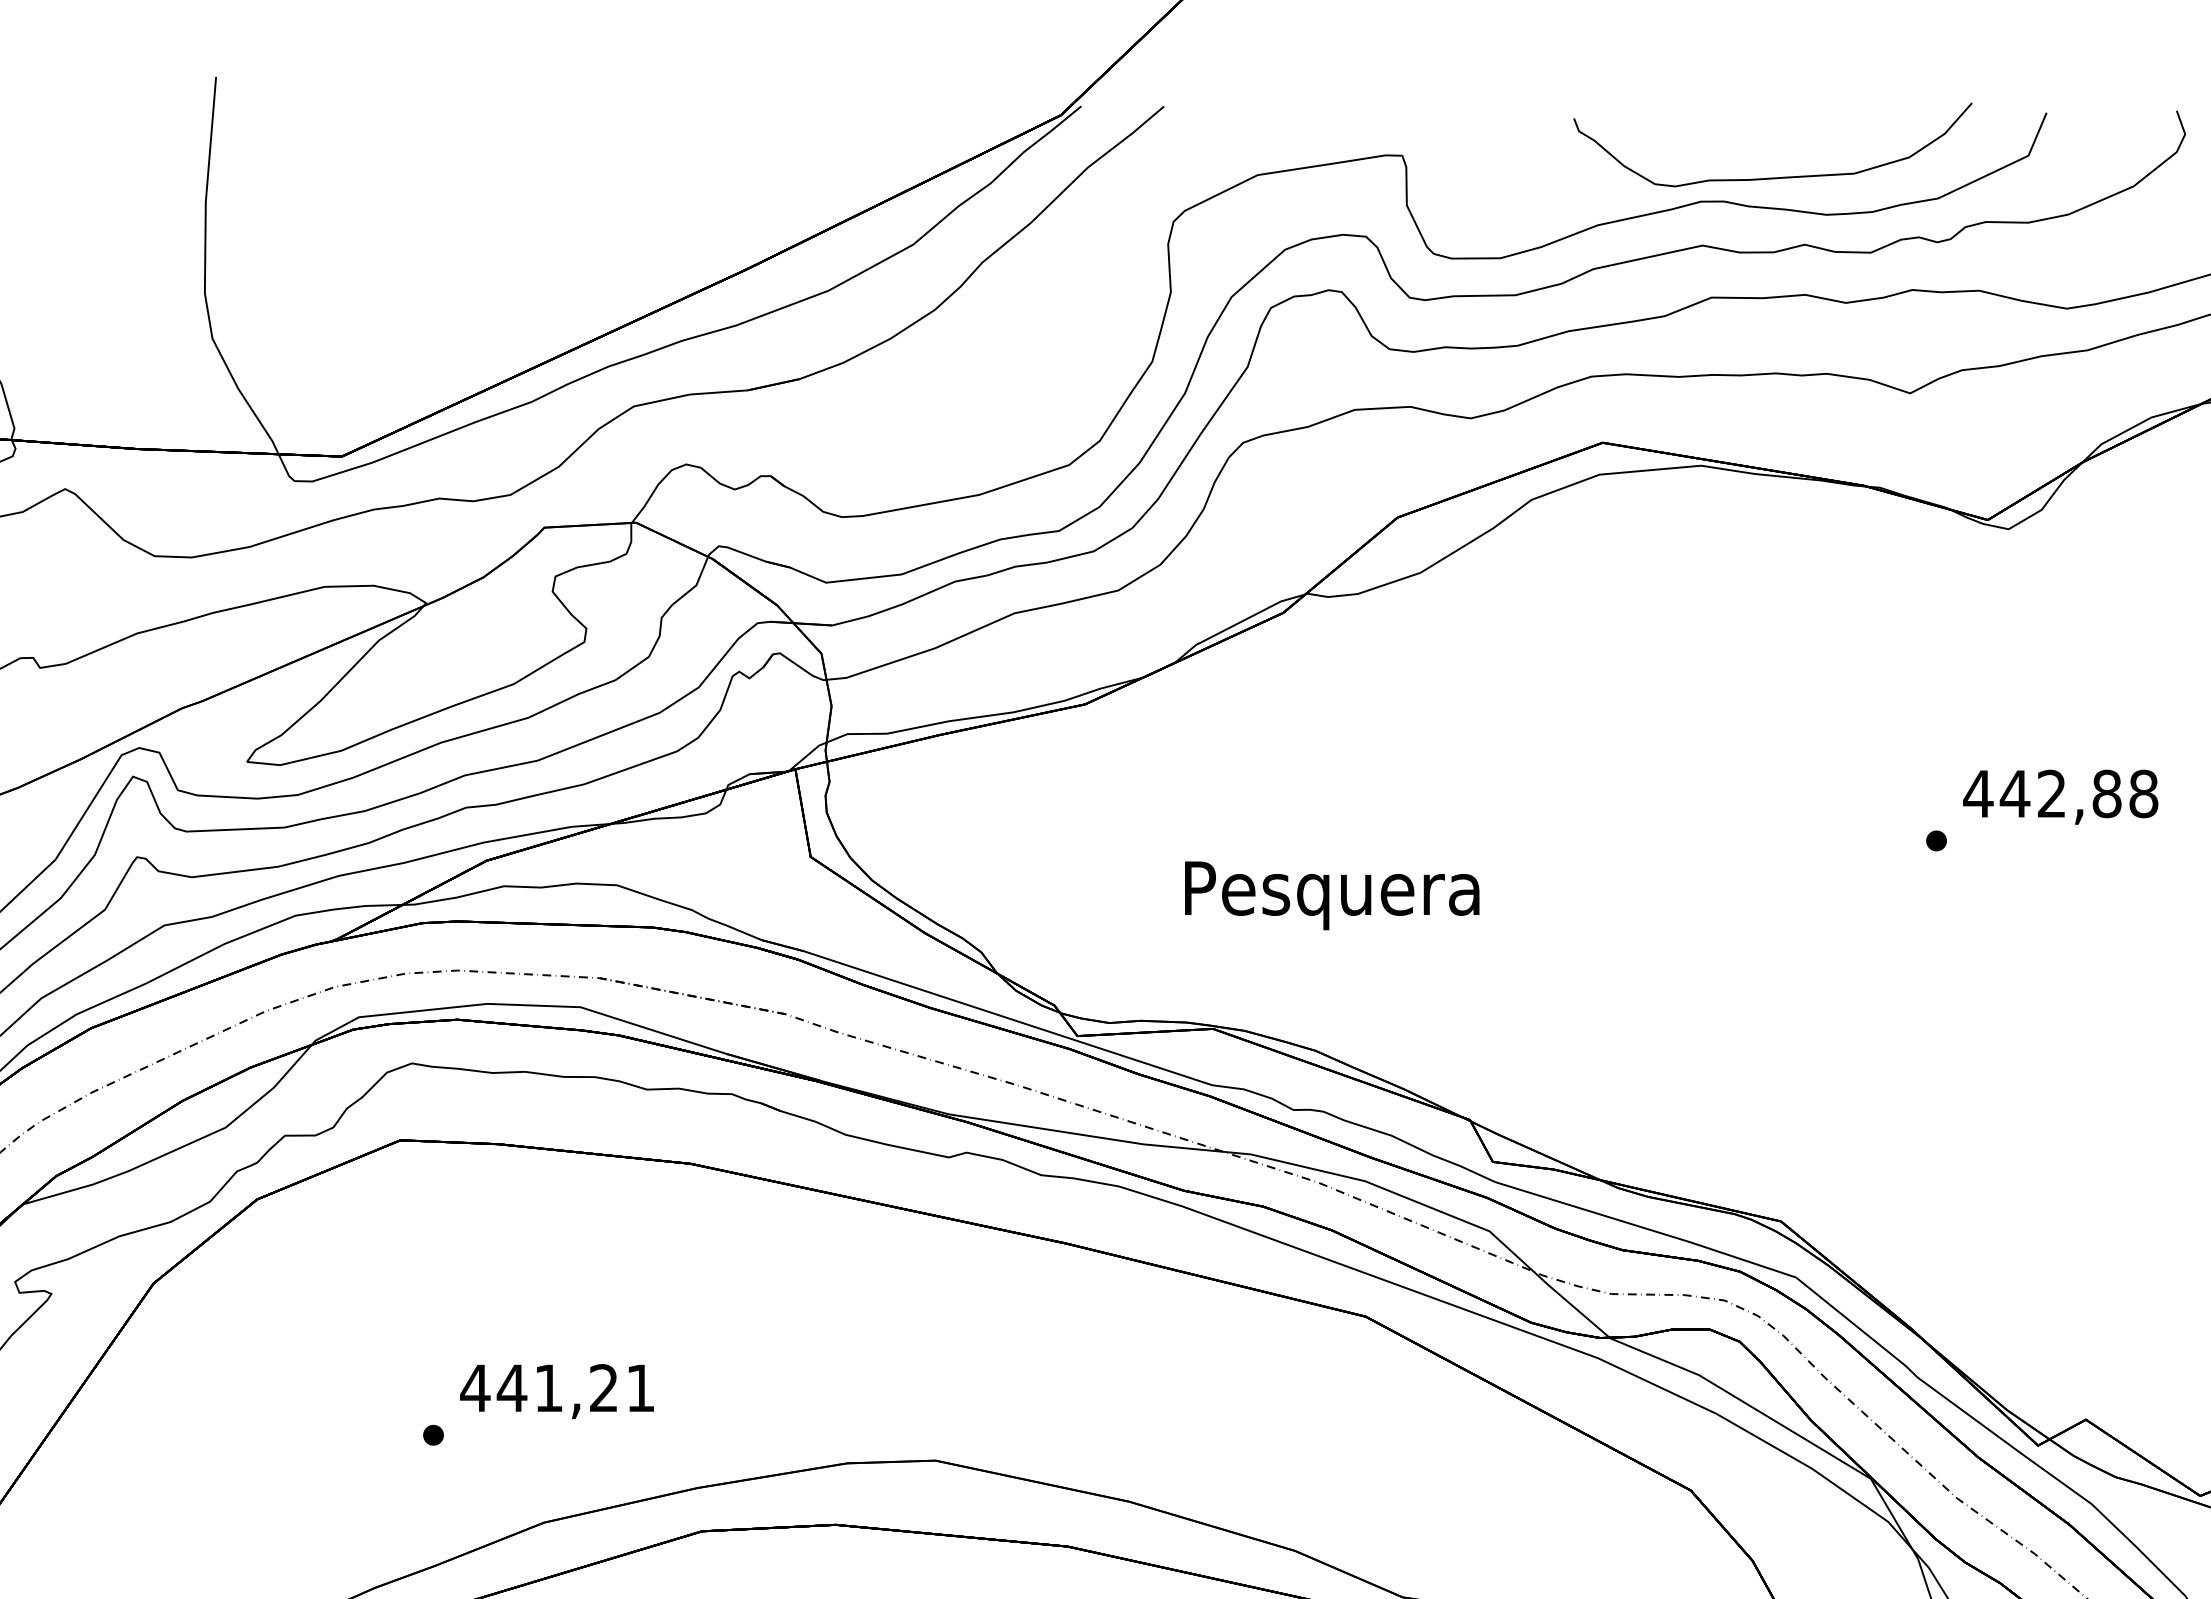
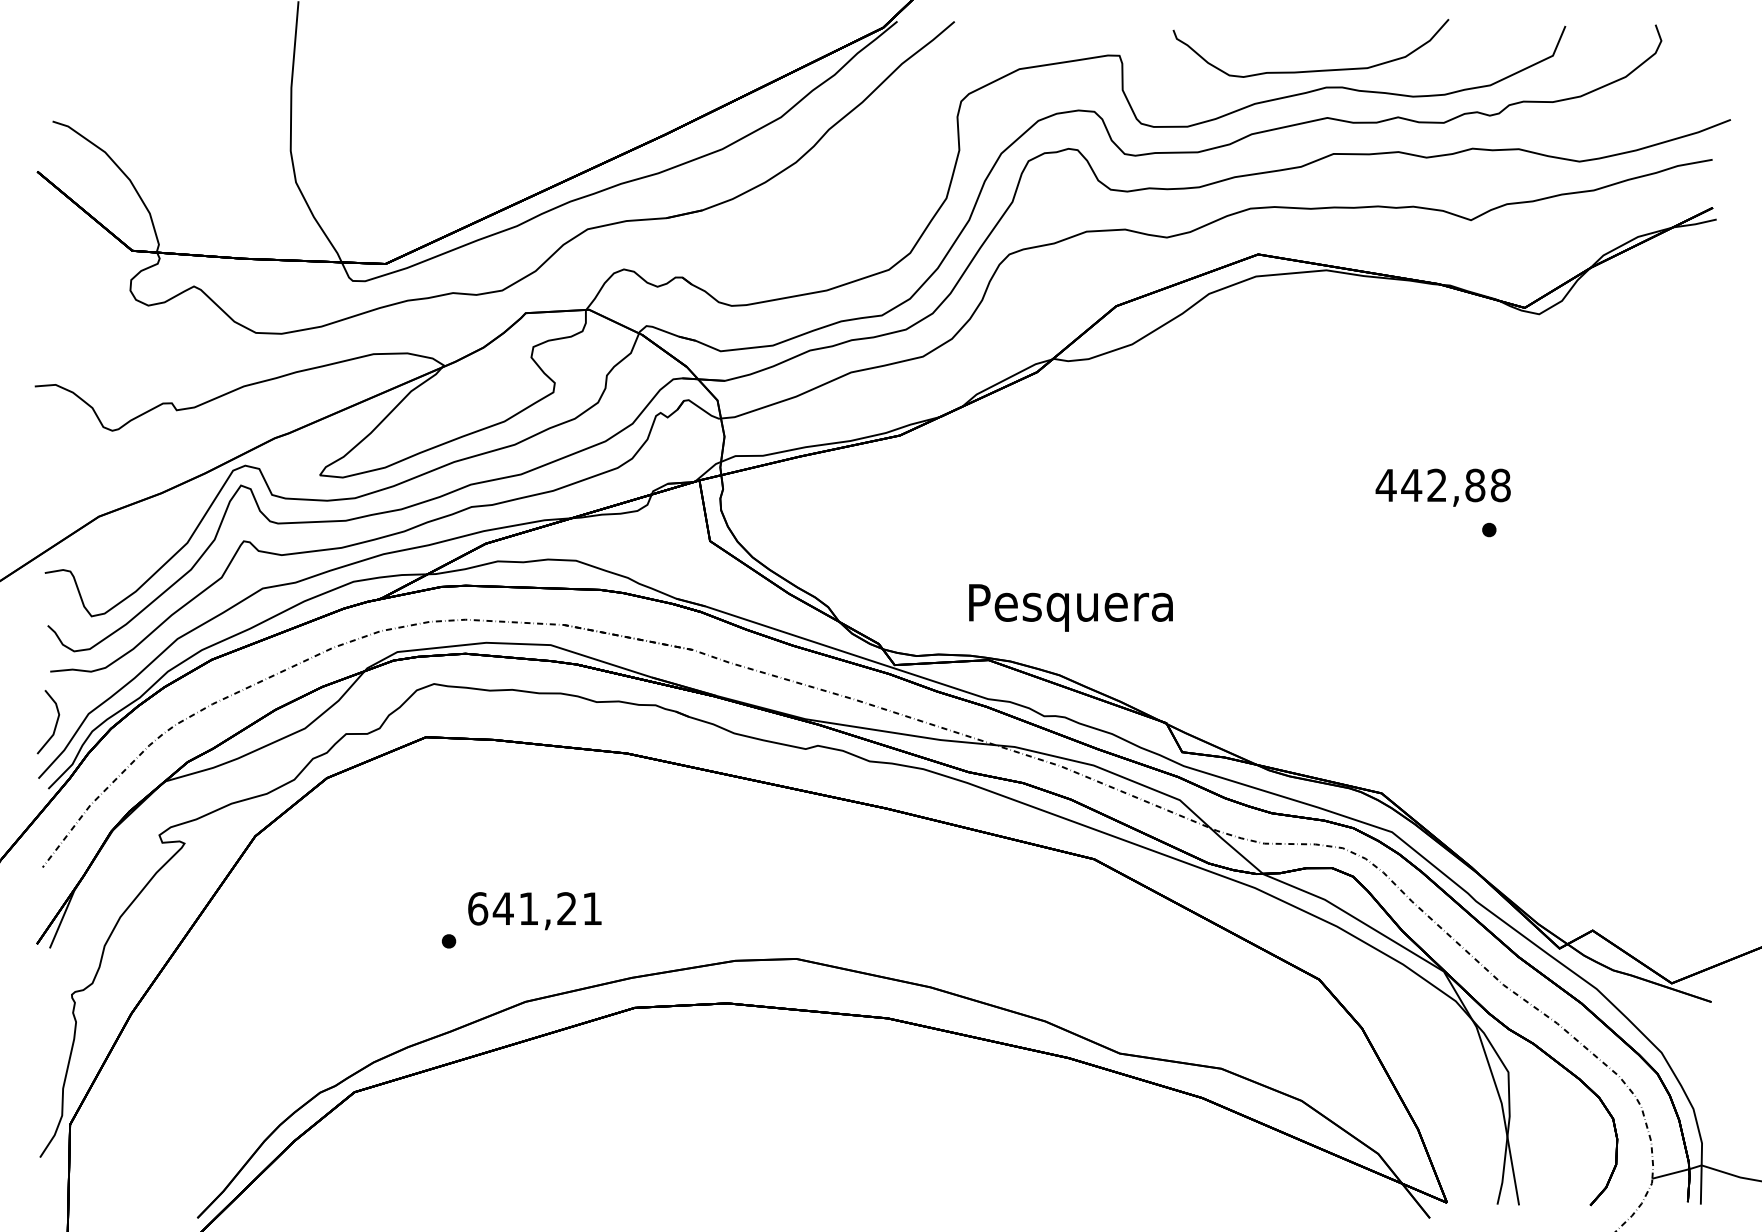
curve: (1772, 177) -> (1310, 70), moved
text: (2059, 796) -> (1442, 487), moved
text: (1331, 895) -> (1070, 607), moved
text: (474, 1387) -> (477, 908), 441,21 -> 641,21

